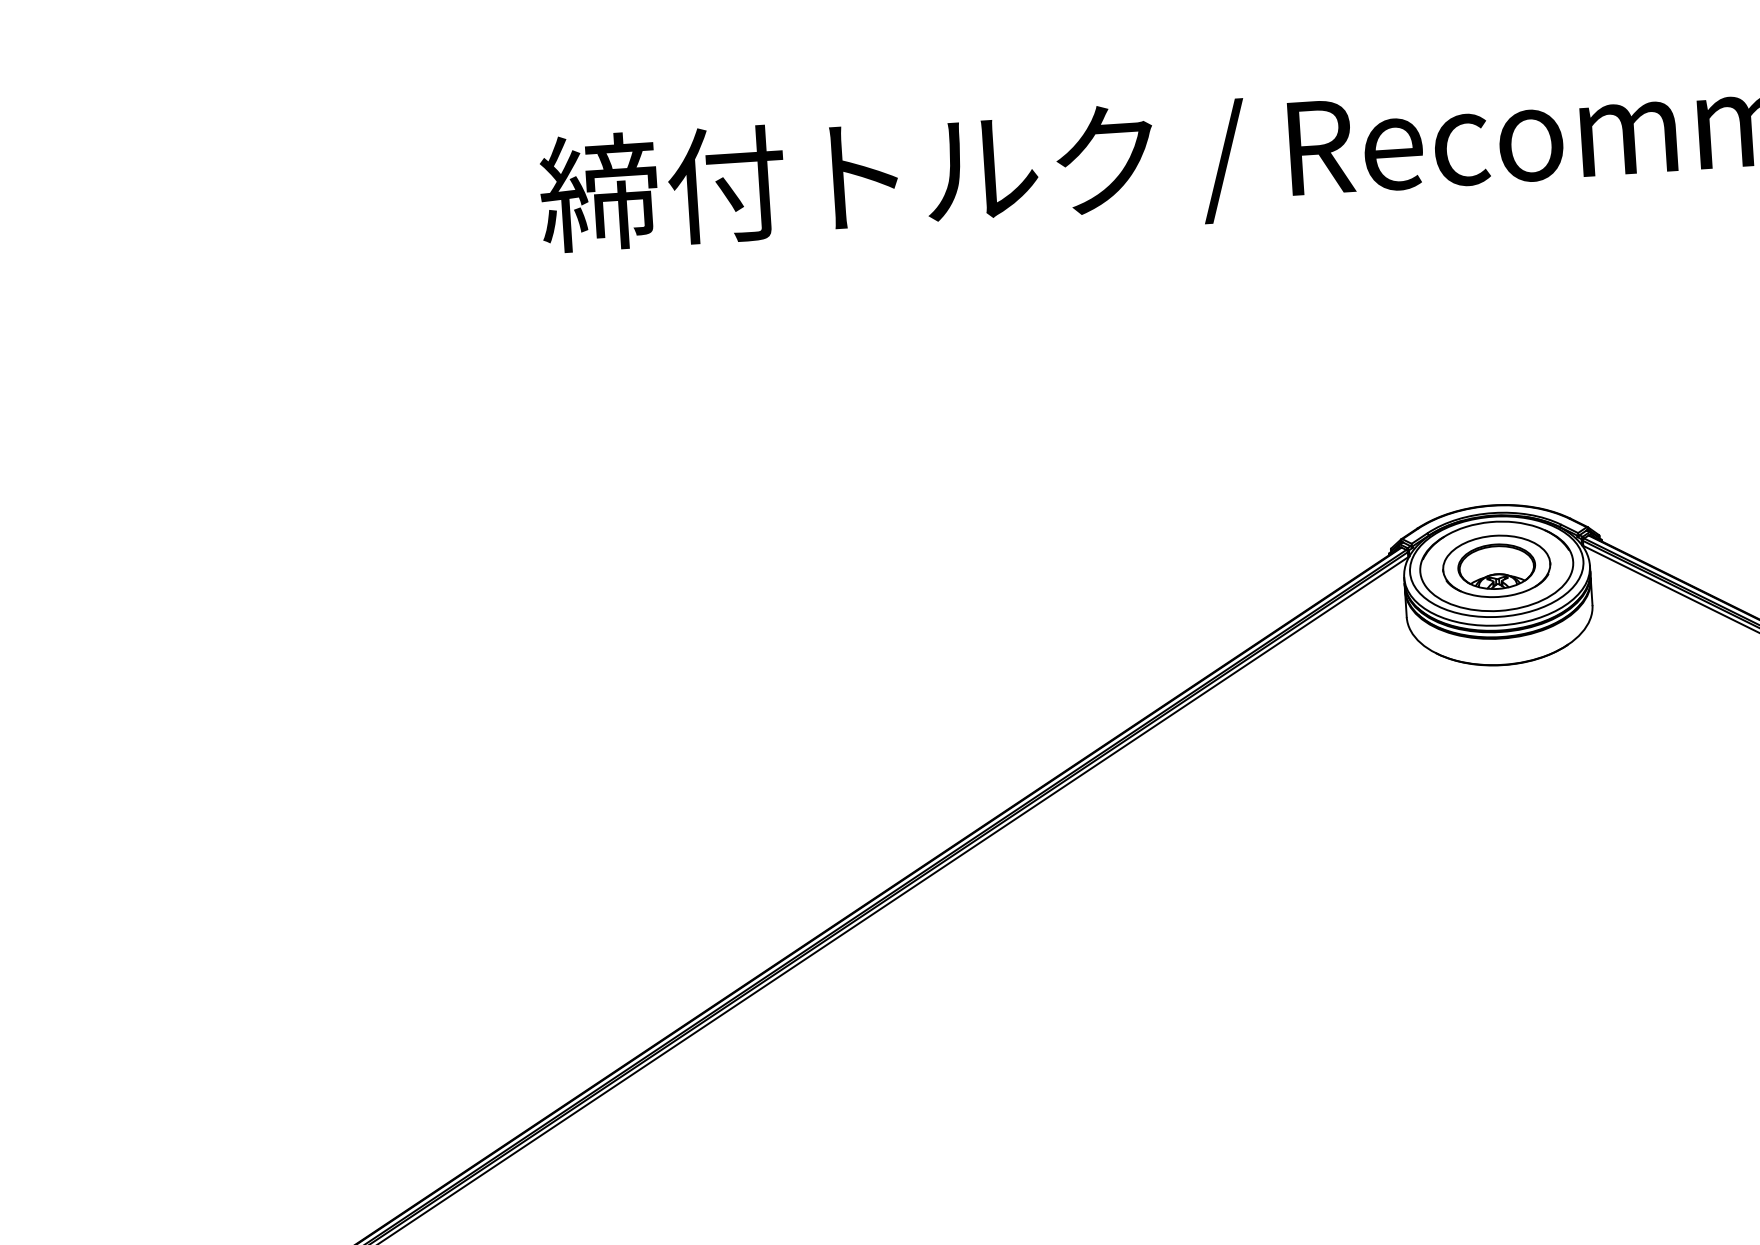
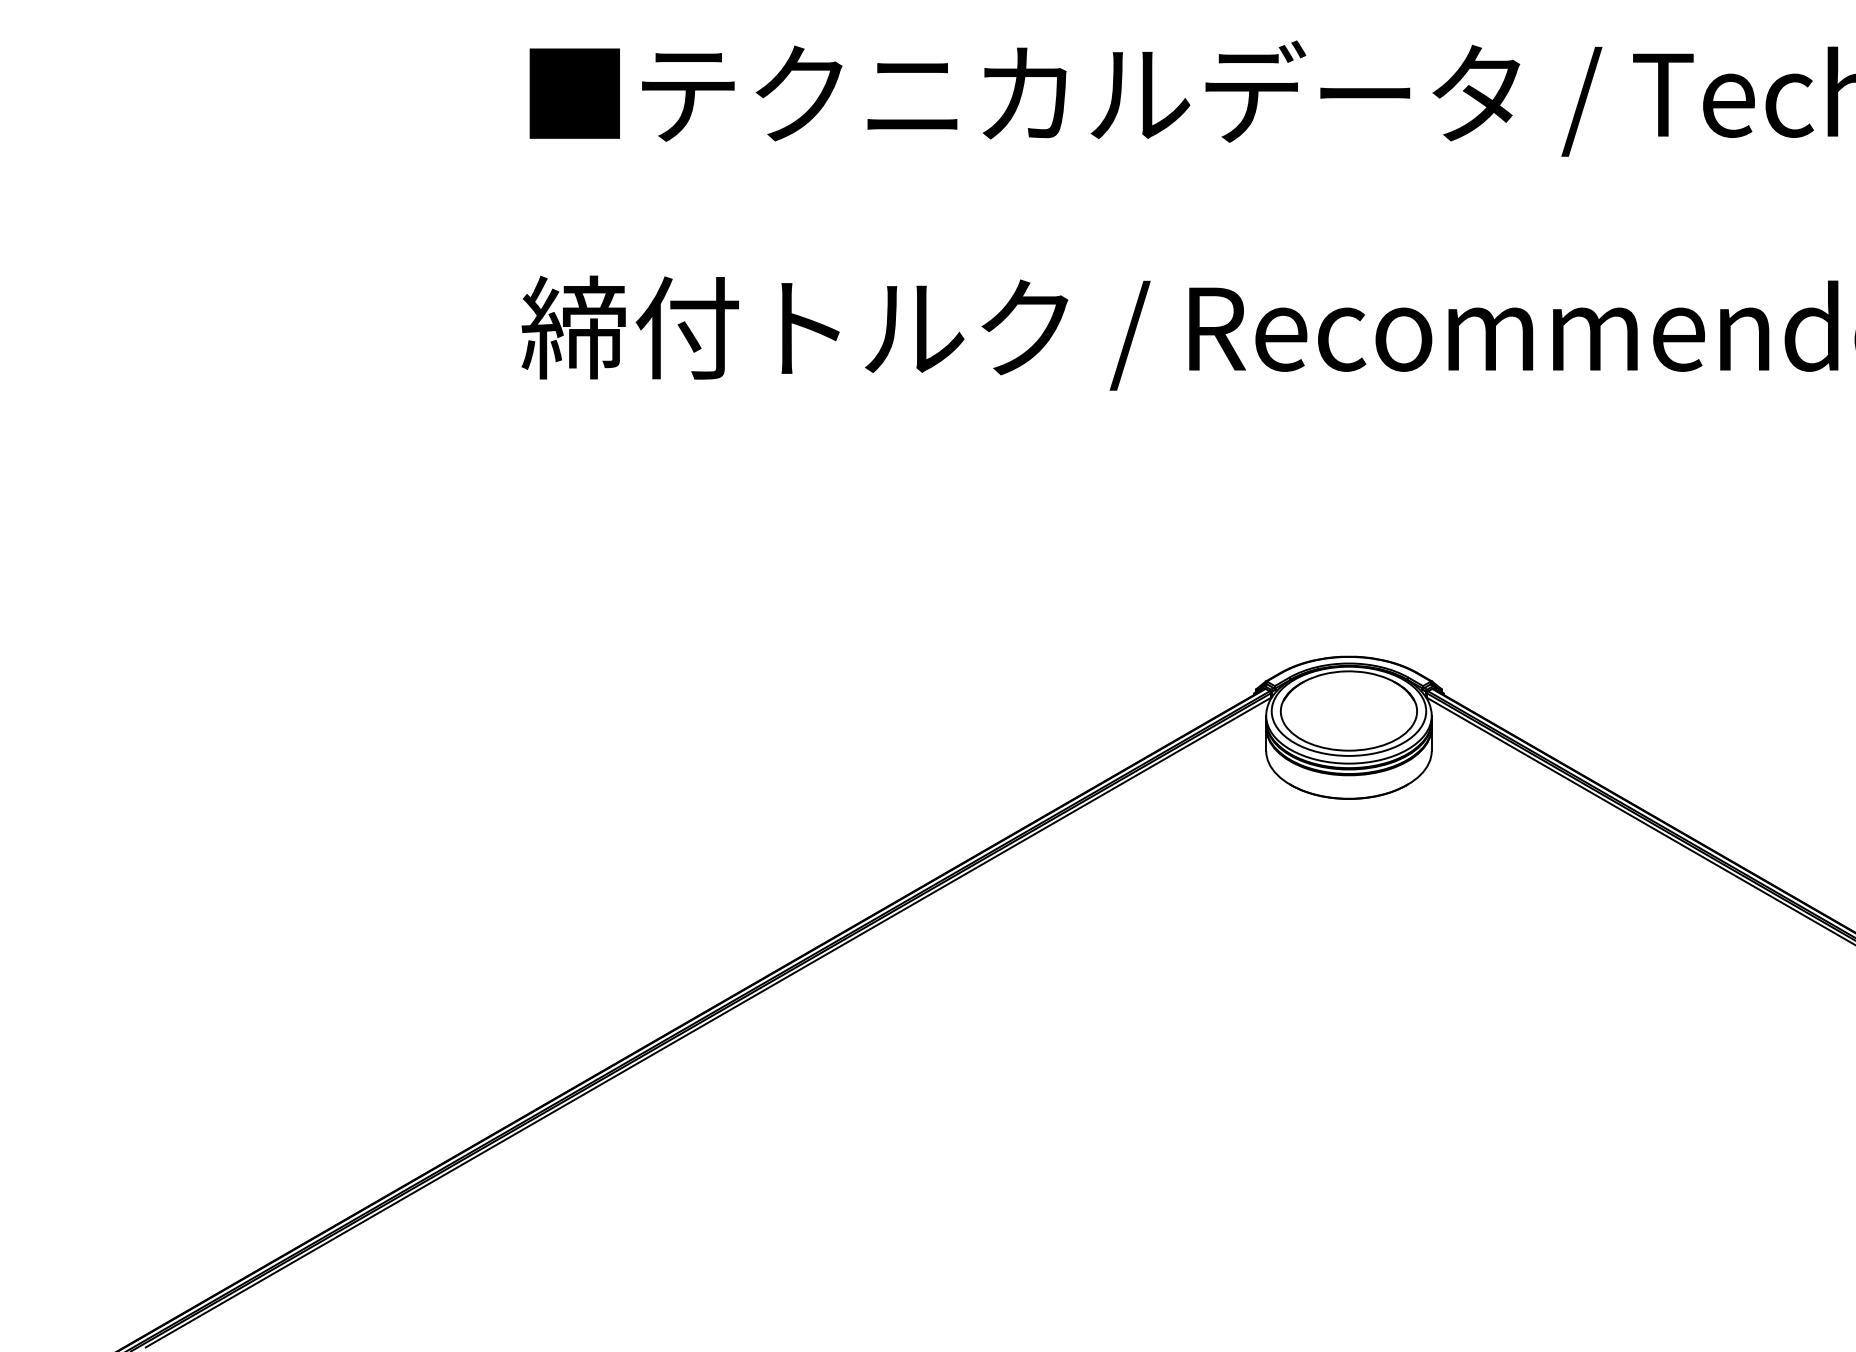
part: (1496, 565) -> (1348, 710), removed

